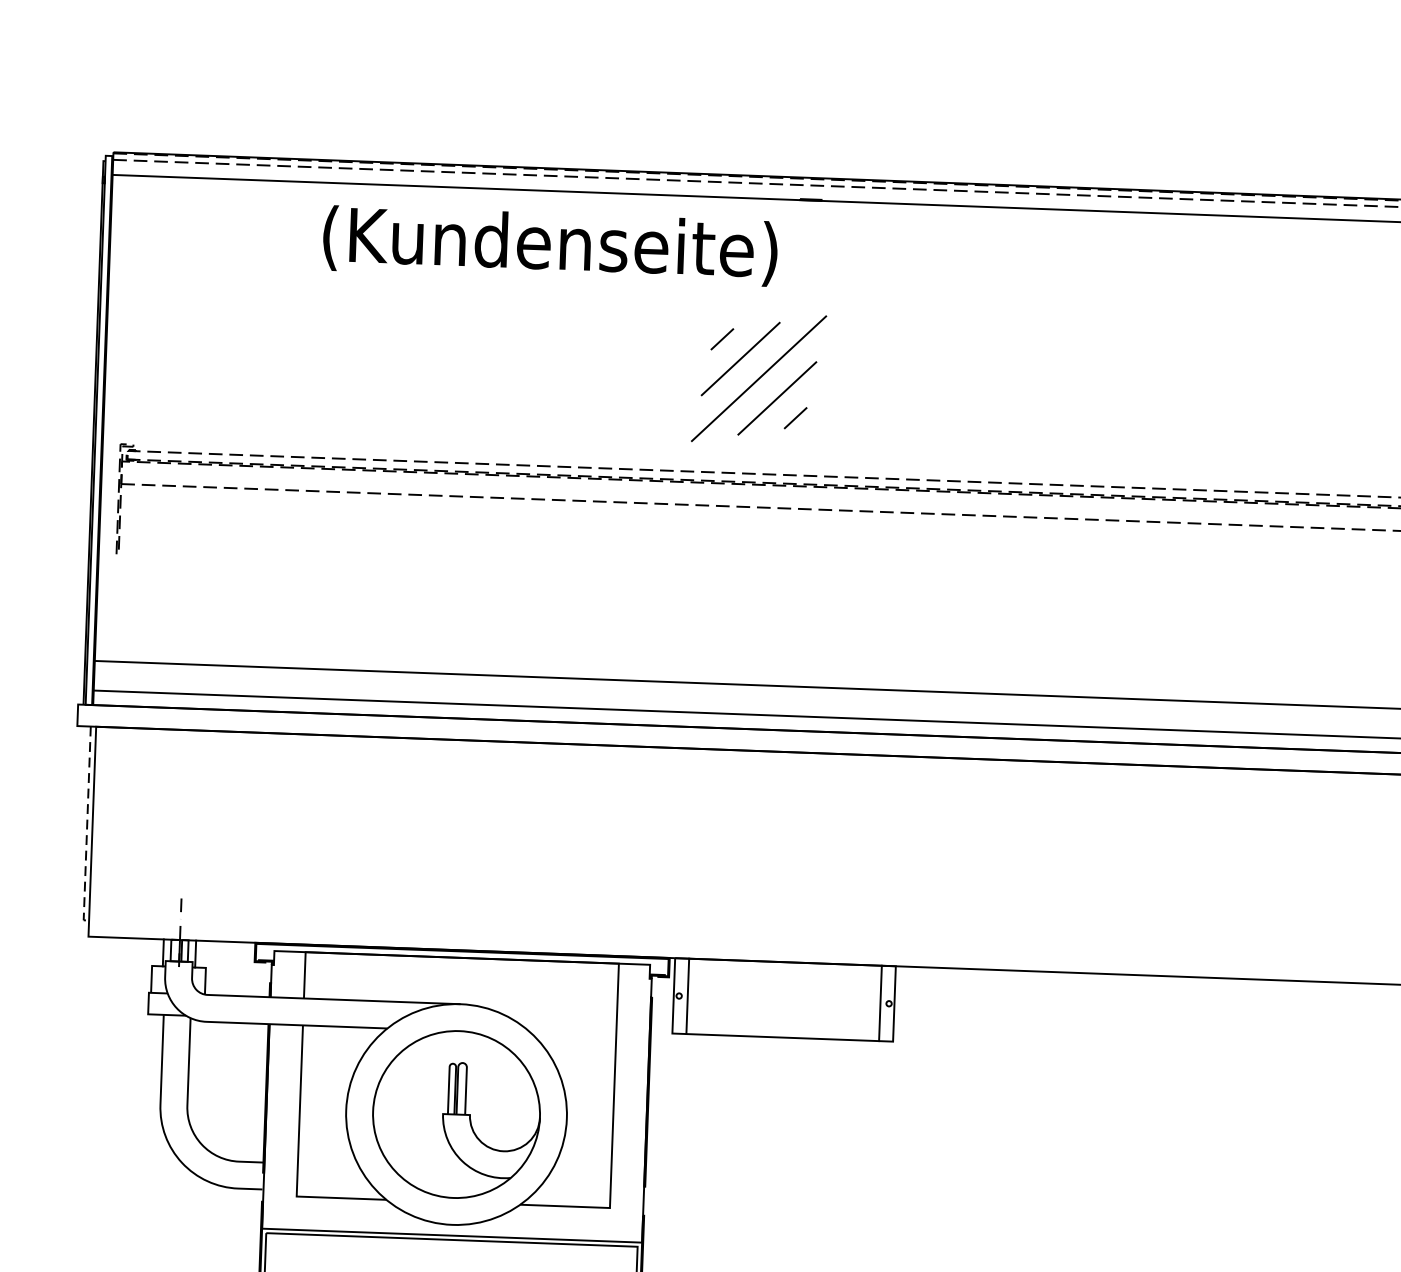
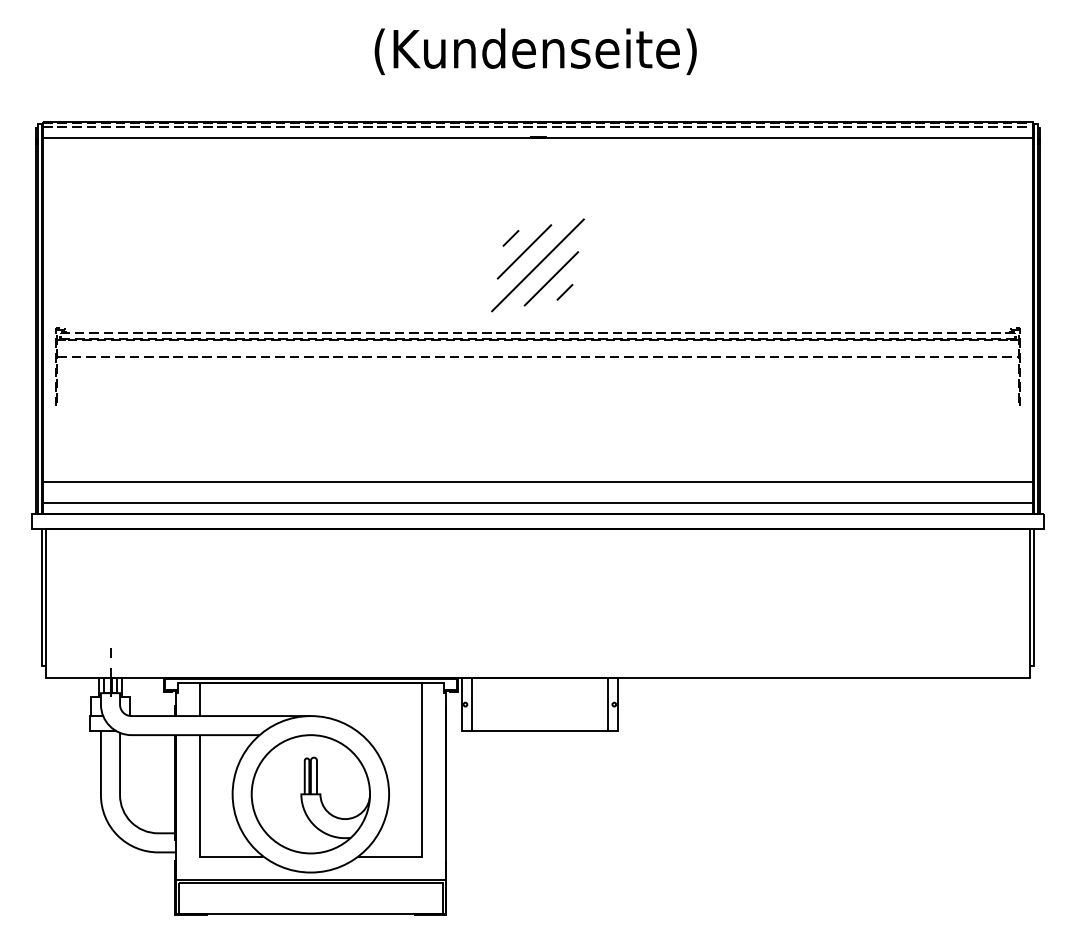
text: (550, 245) -> (535, 51), moved
part: (758, 378) -> (537, 265), moved
line: (86, 827) -> (41, 600), dashed -> solid

